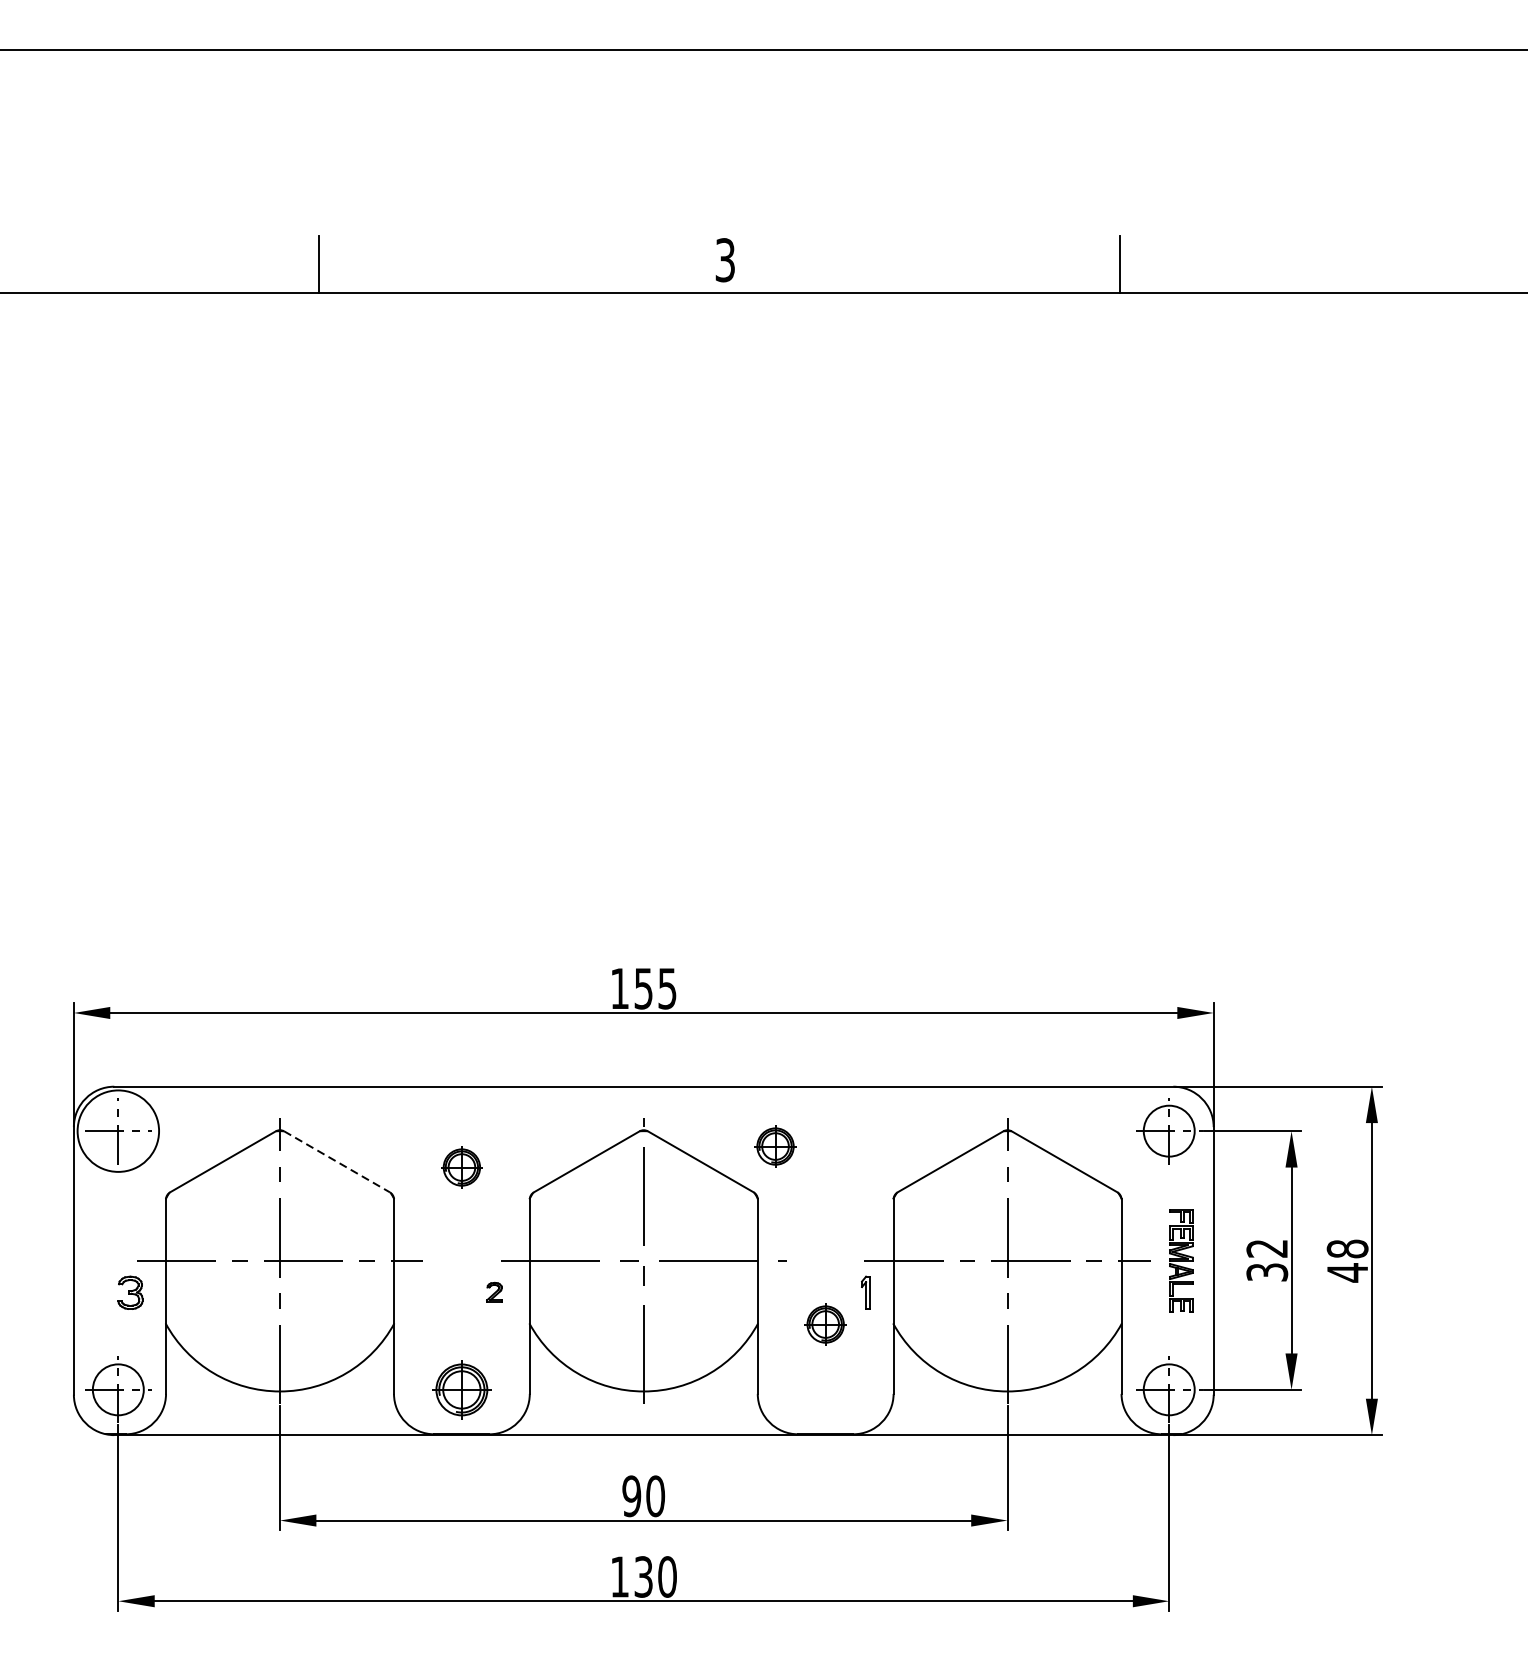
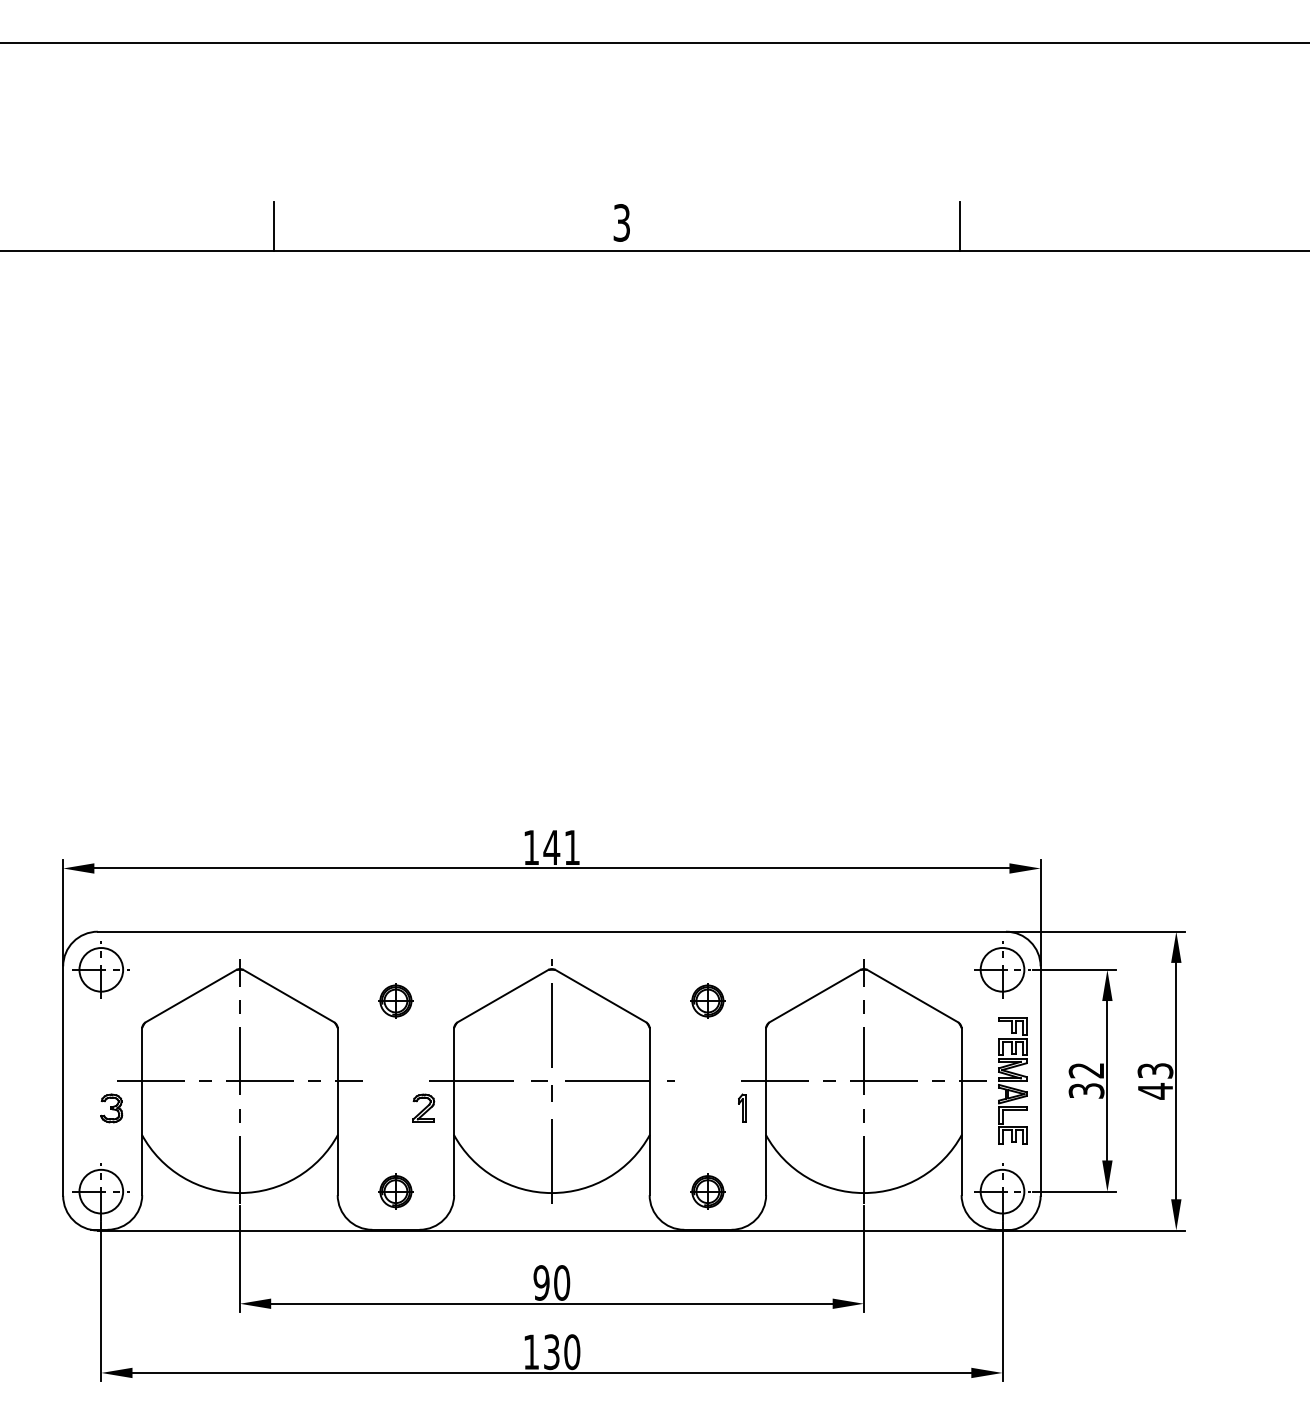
text: (654, 988) -> (561, 847), 155 -> 141
circle: (118, 1130) -> (101, 969), size x0.62
part: (775, 1145) -> (707, 1000), moved
line: (337, 1162) -> (289, 996), dashed -> solid
text: (1347, 1248) -> (1155, 1070), 48 -> 43
part: (1180, 1260) -> (1012, 1080), size x1.43
part: (494, 1291) -> (423, 1107), size x1.67
part: (825, 1324) -> (707, 1191), moved
part: (461, 1389) -> (395, 1191), size x0.71

